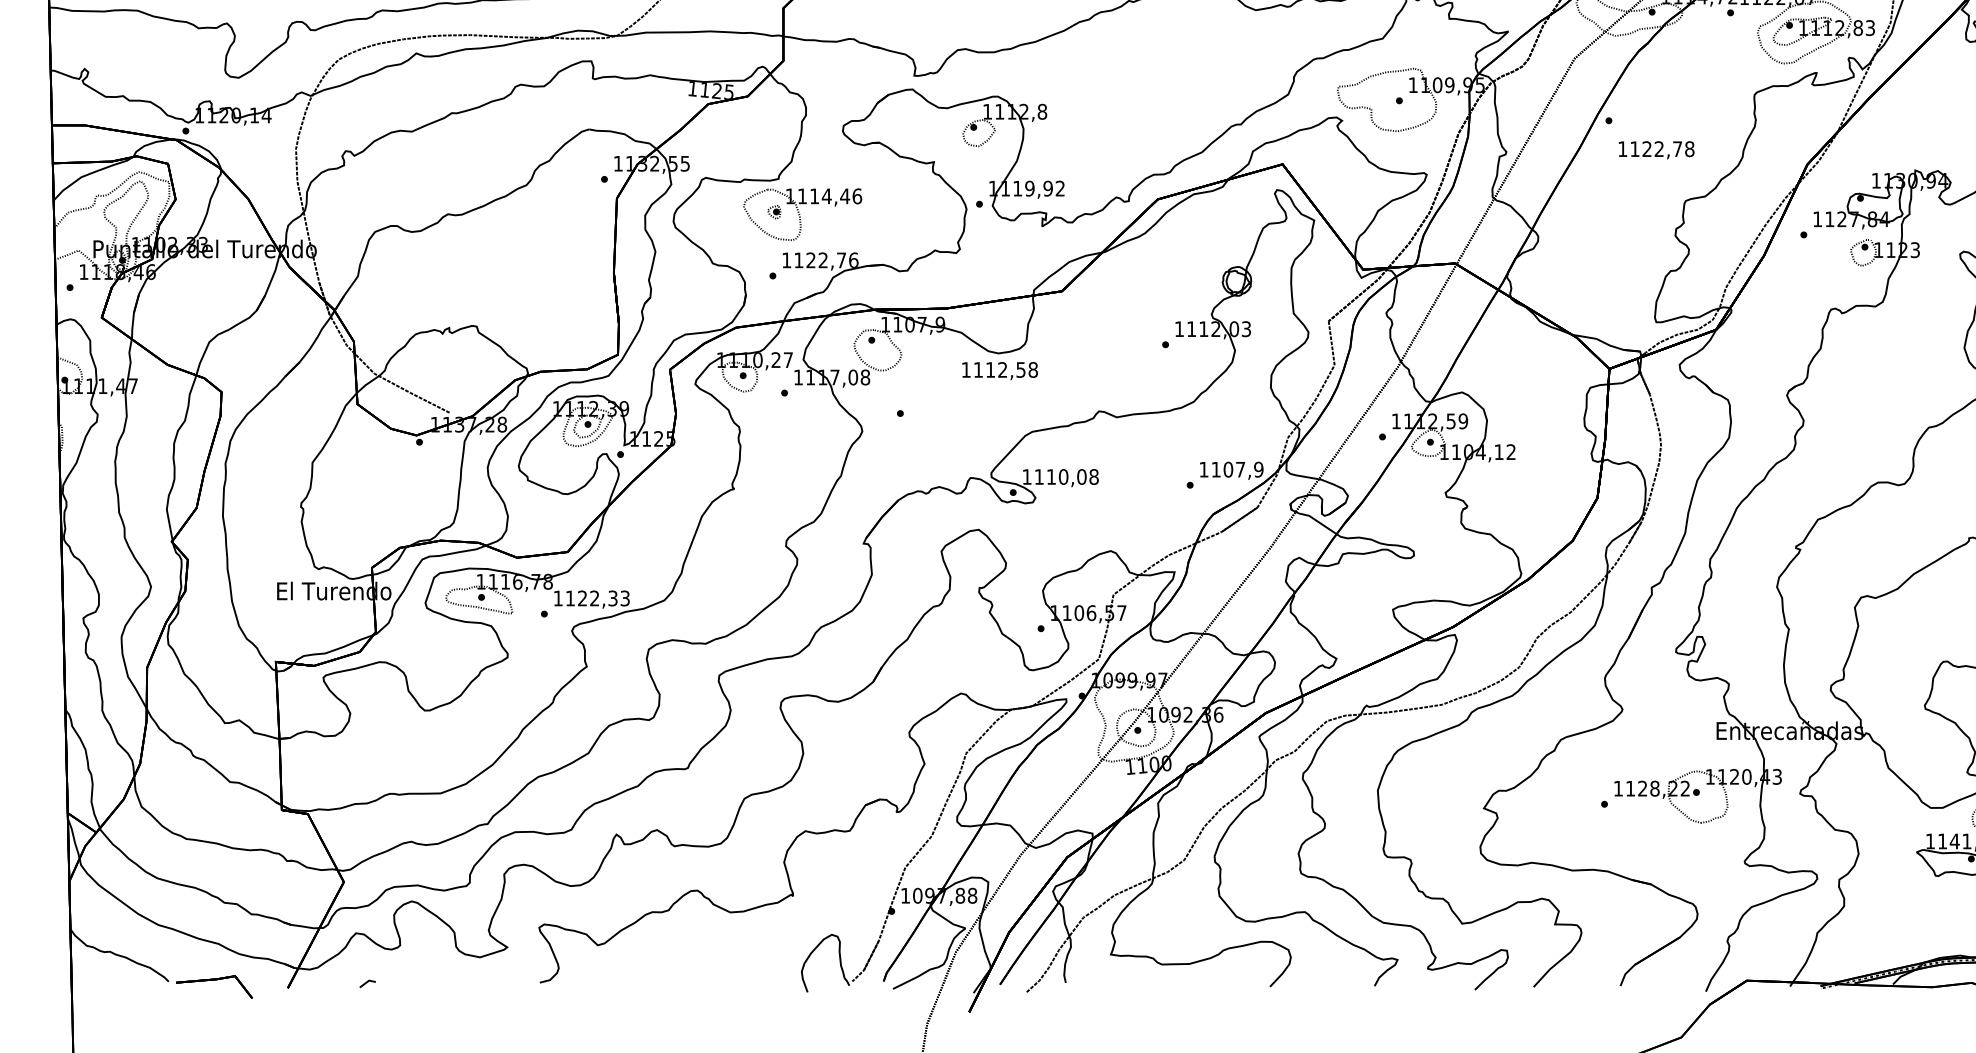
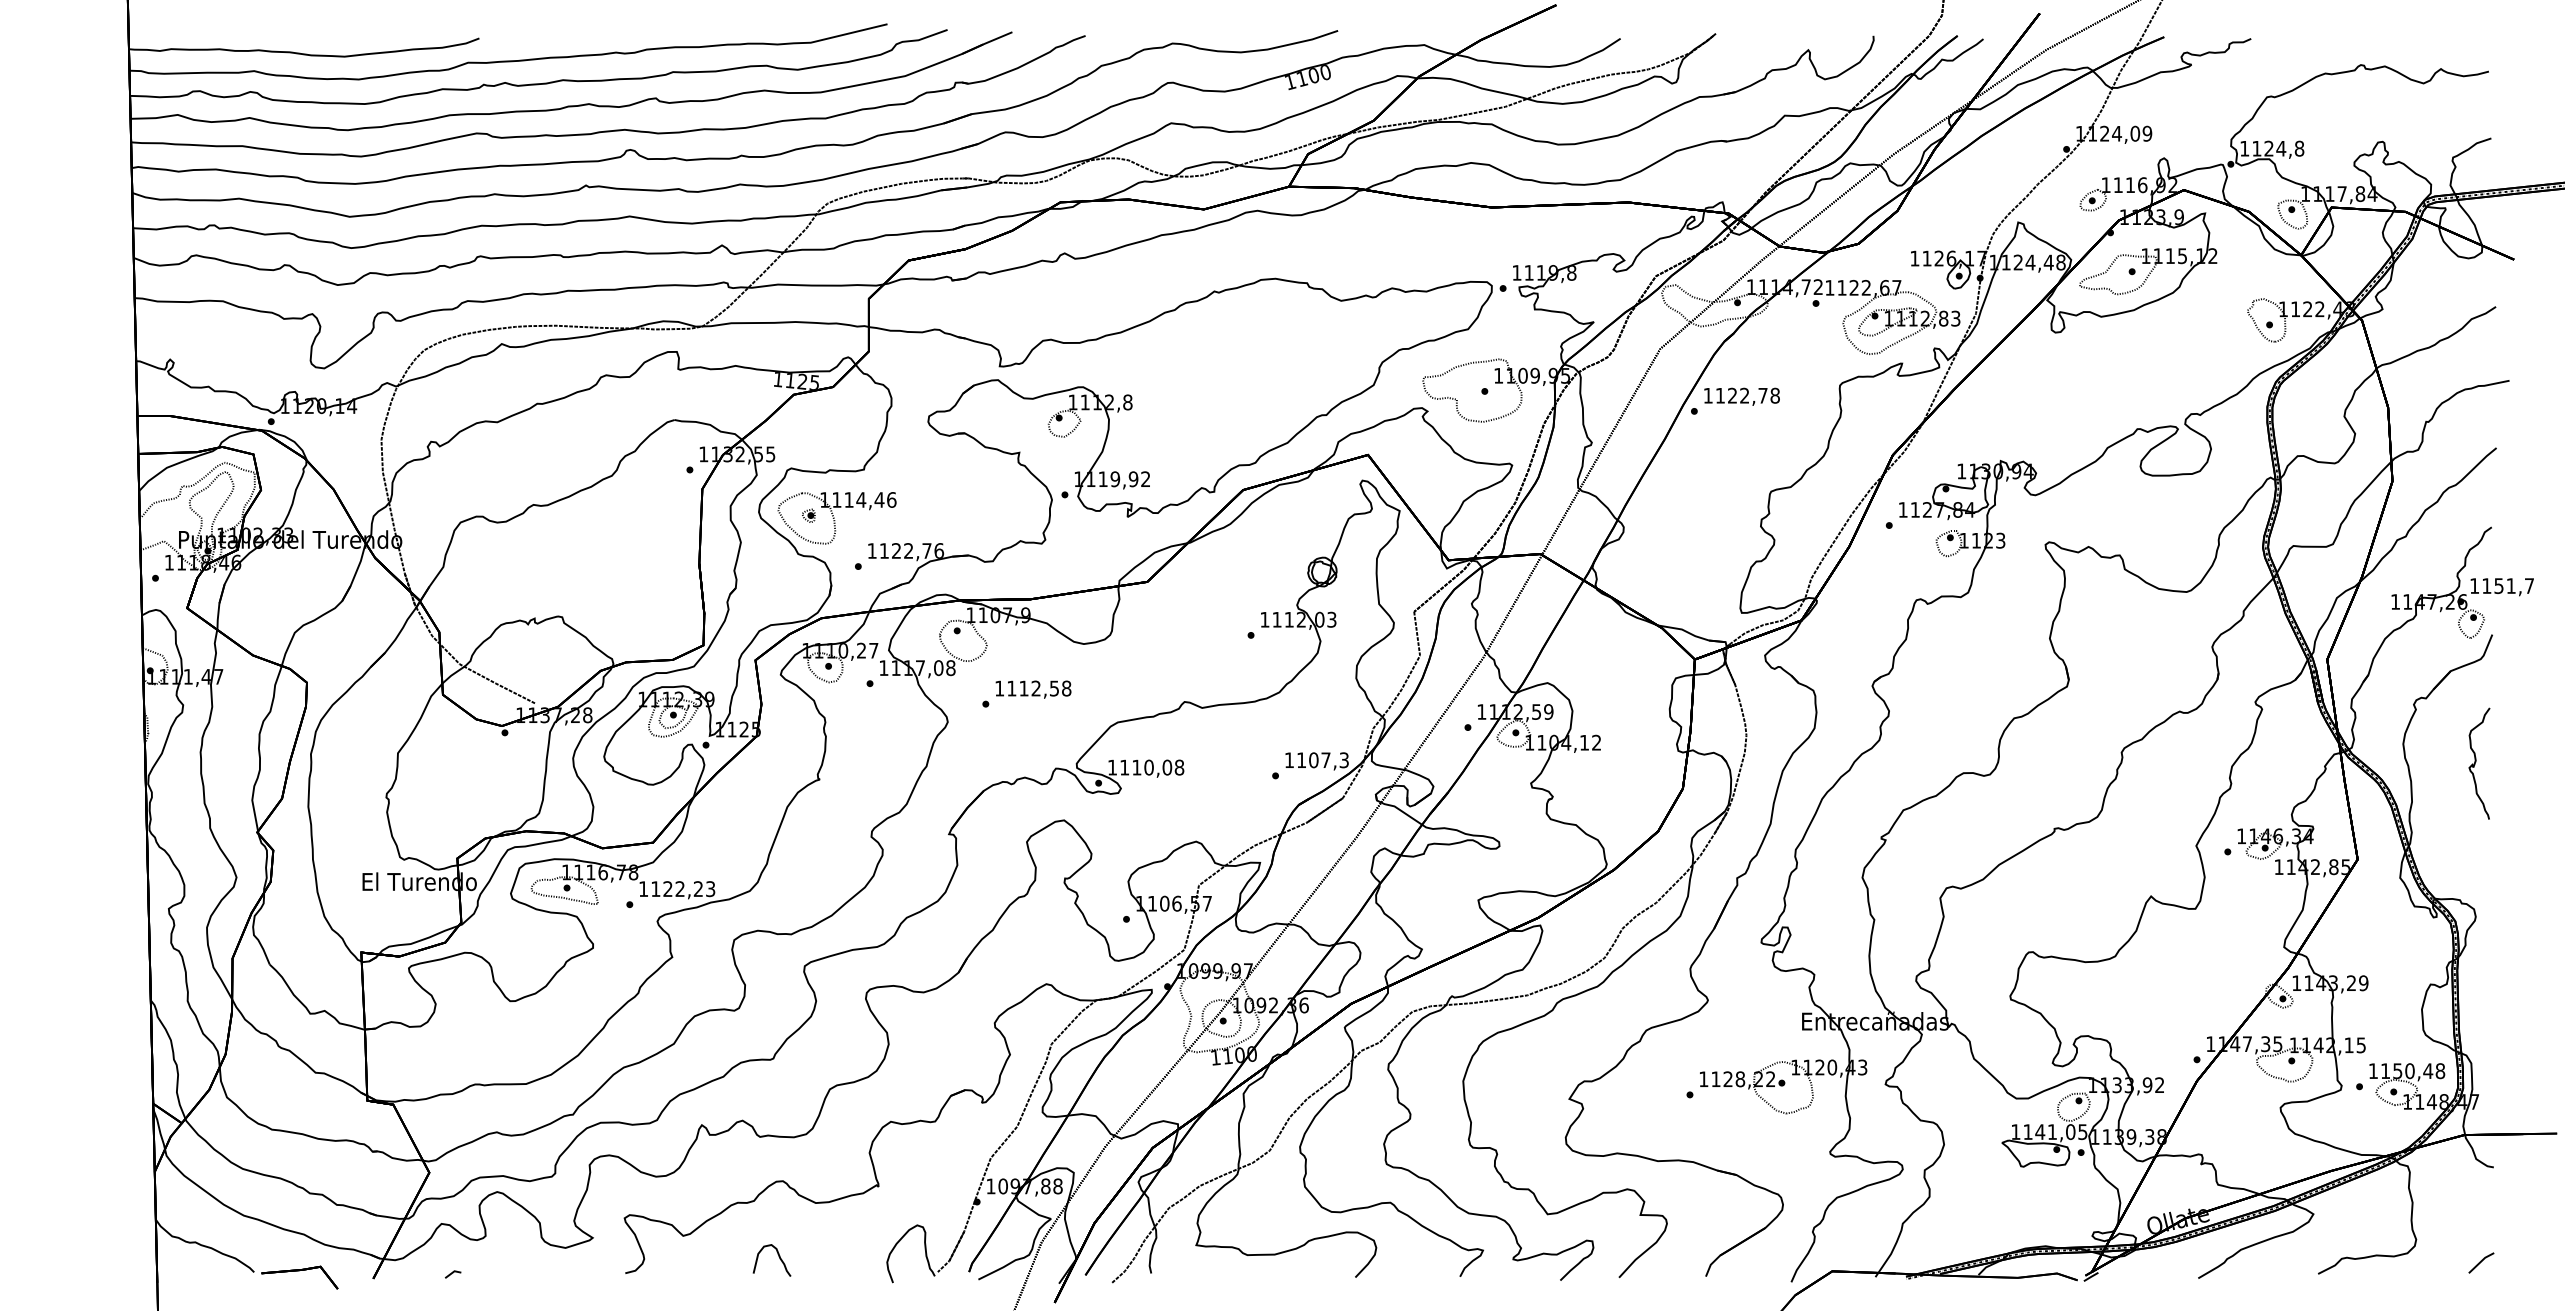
text: (1656, 149) -> (1741, 396), moved
part: (802, 214) -> (836, 518), moved
text: (1000, 370) -> (1033, 689), moved
text: (1258, 468) -> (1343, 759), 1107,9 -> 1107,3
text: (613, 598) -> (698, 889), 1122,33 -> 1122,23
curve: (693, 965) -> (778, 1256), added

